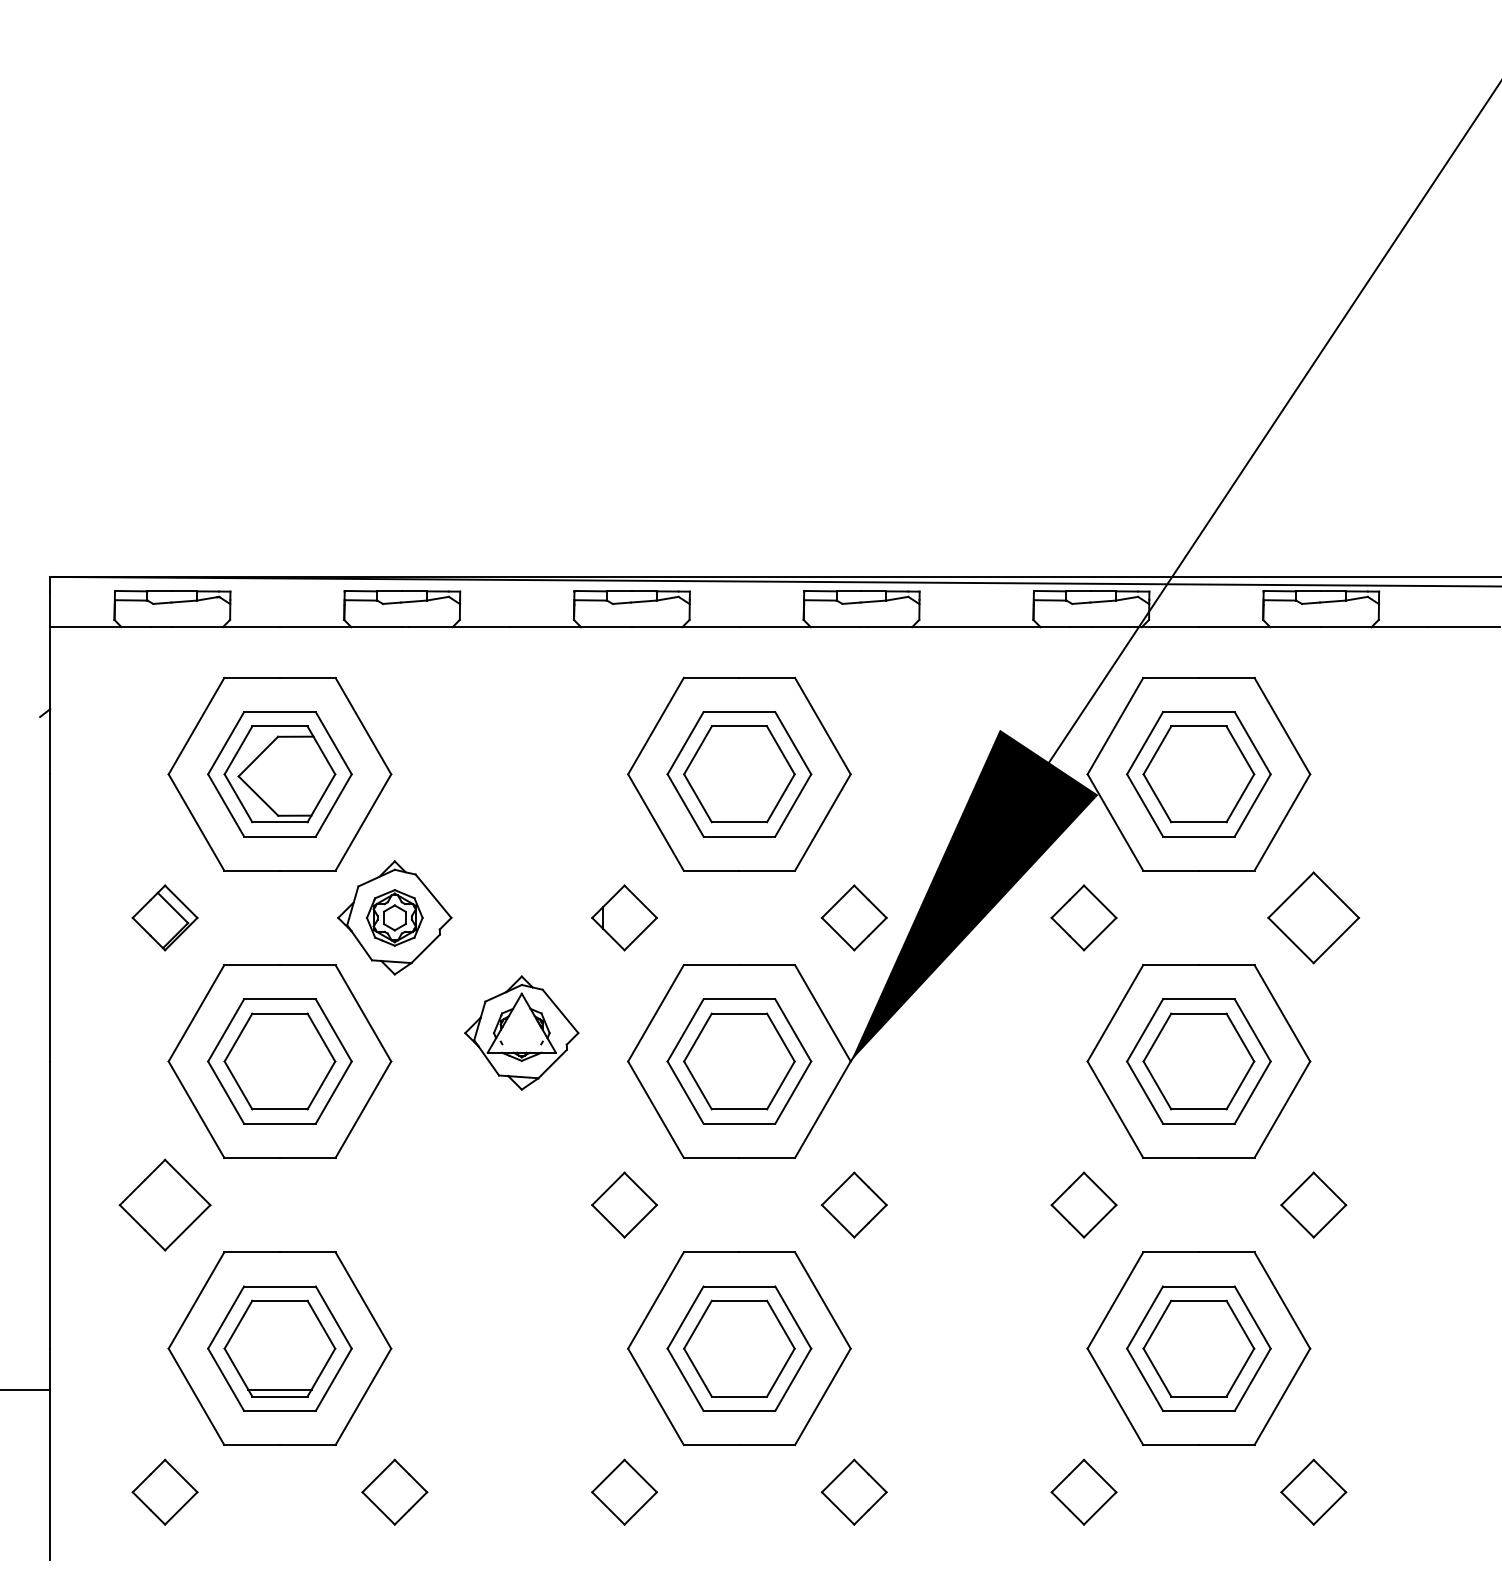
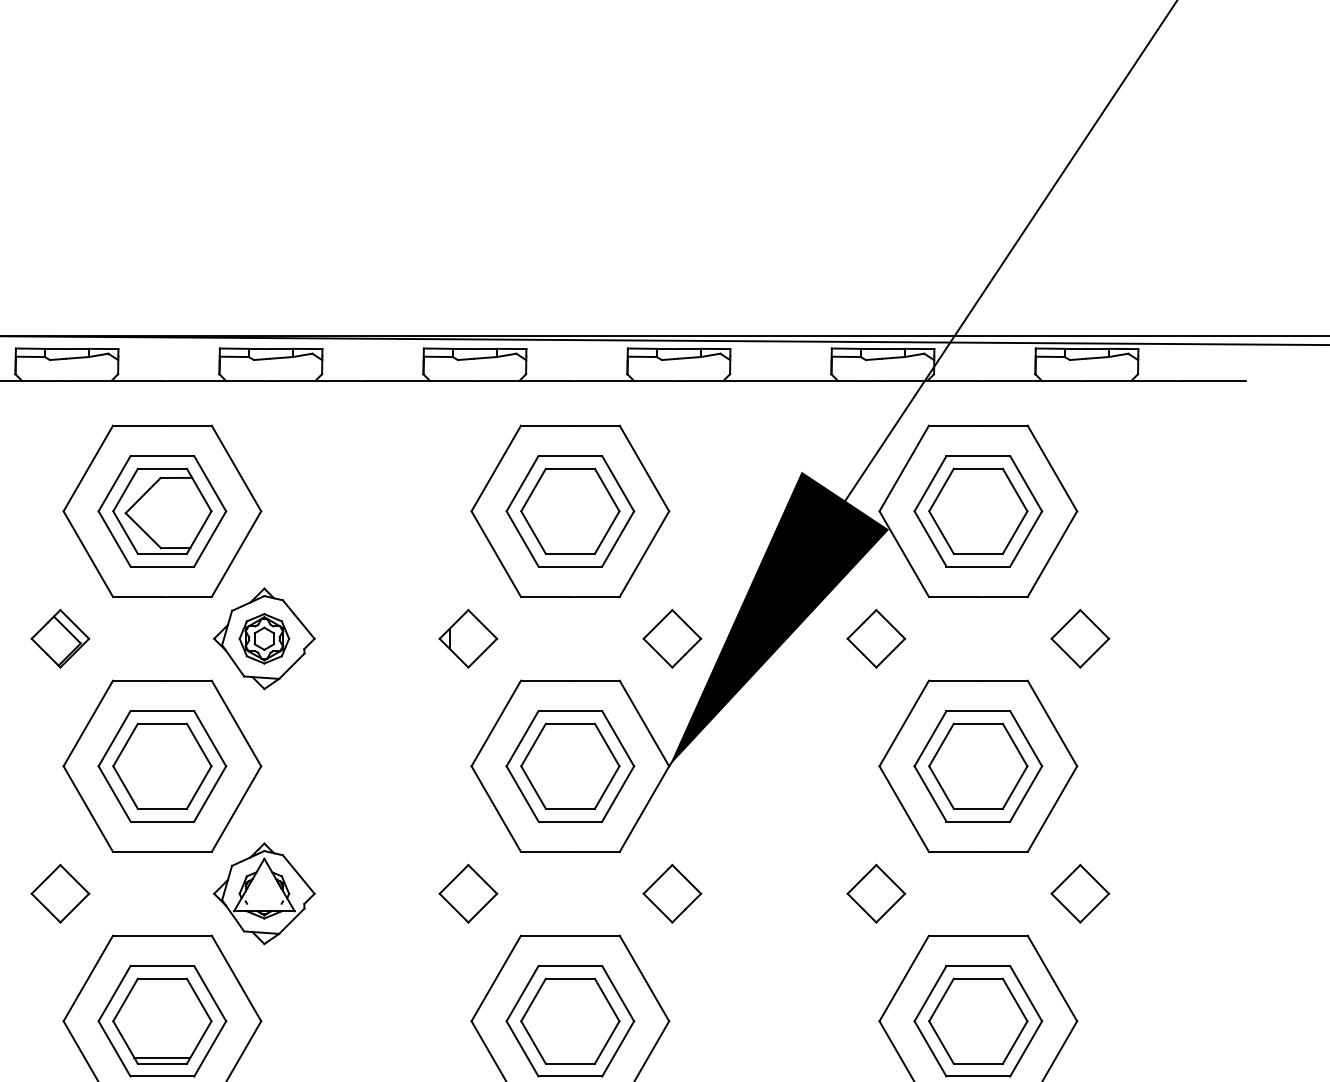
part: (1313, 917) -> (1080, 638), size x0.71
part: (521, 1032) -> (264, 893), moved
part: (164, 1204) -> (59, 893), size x0.71

